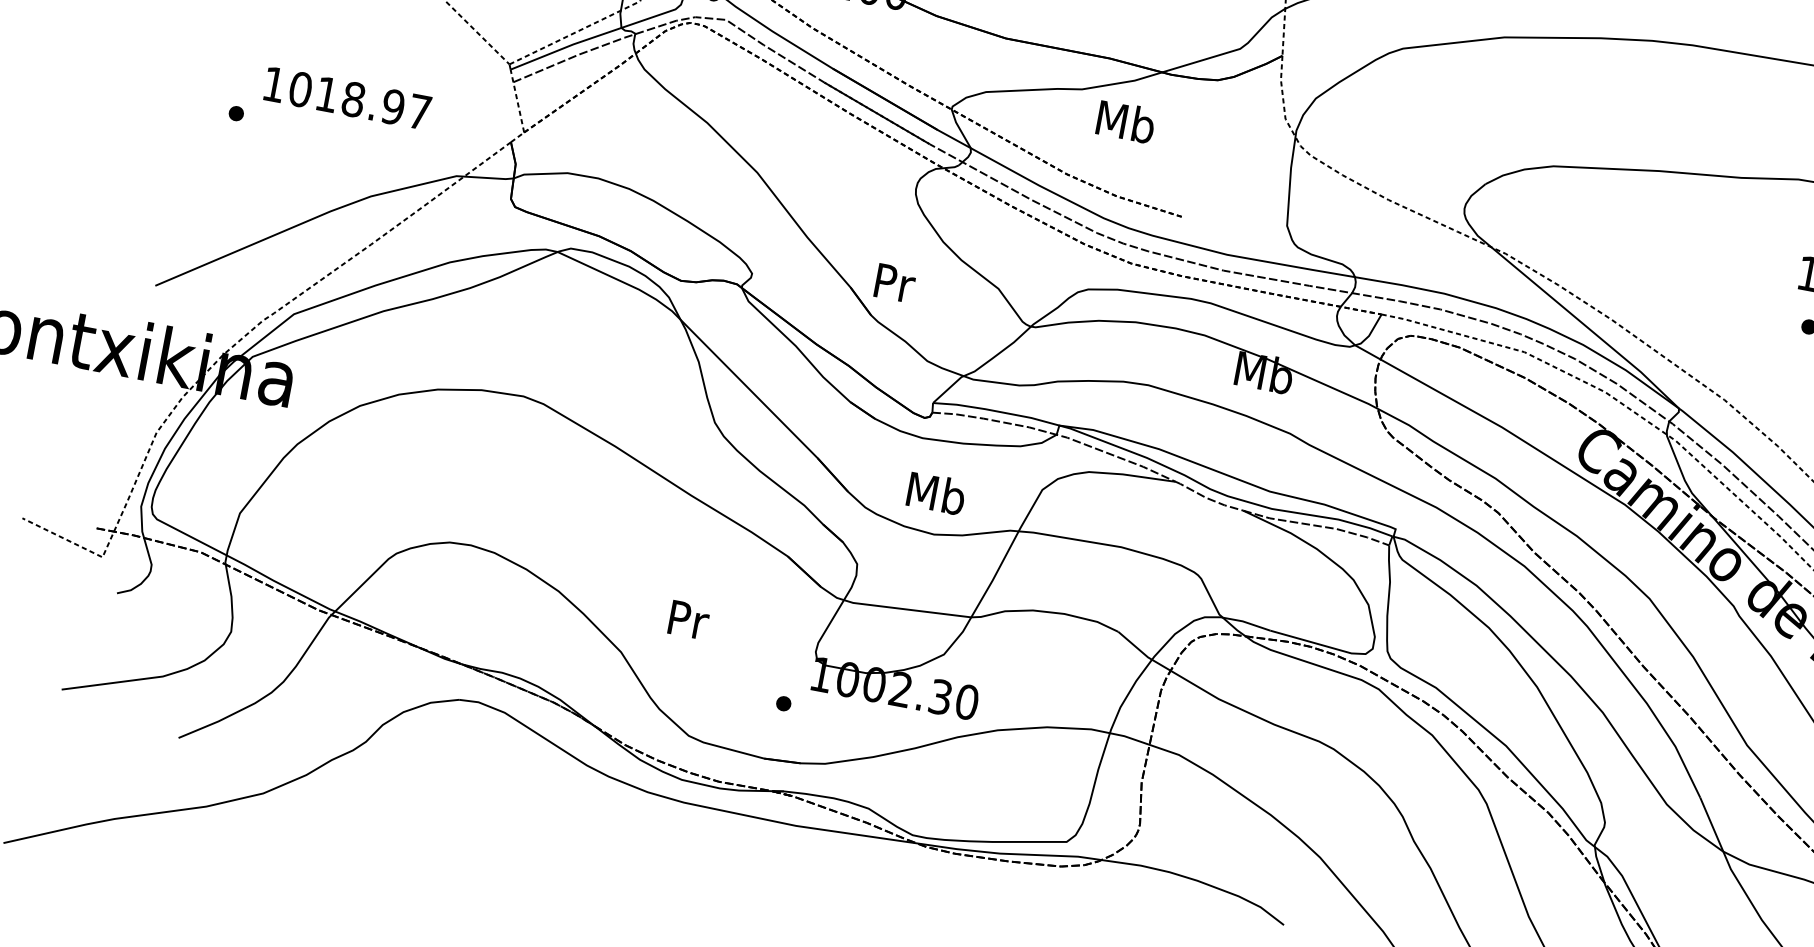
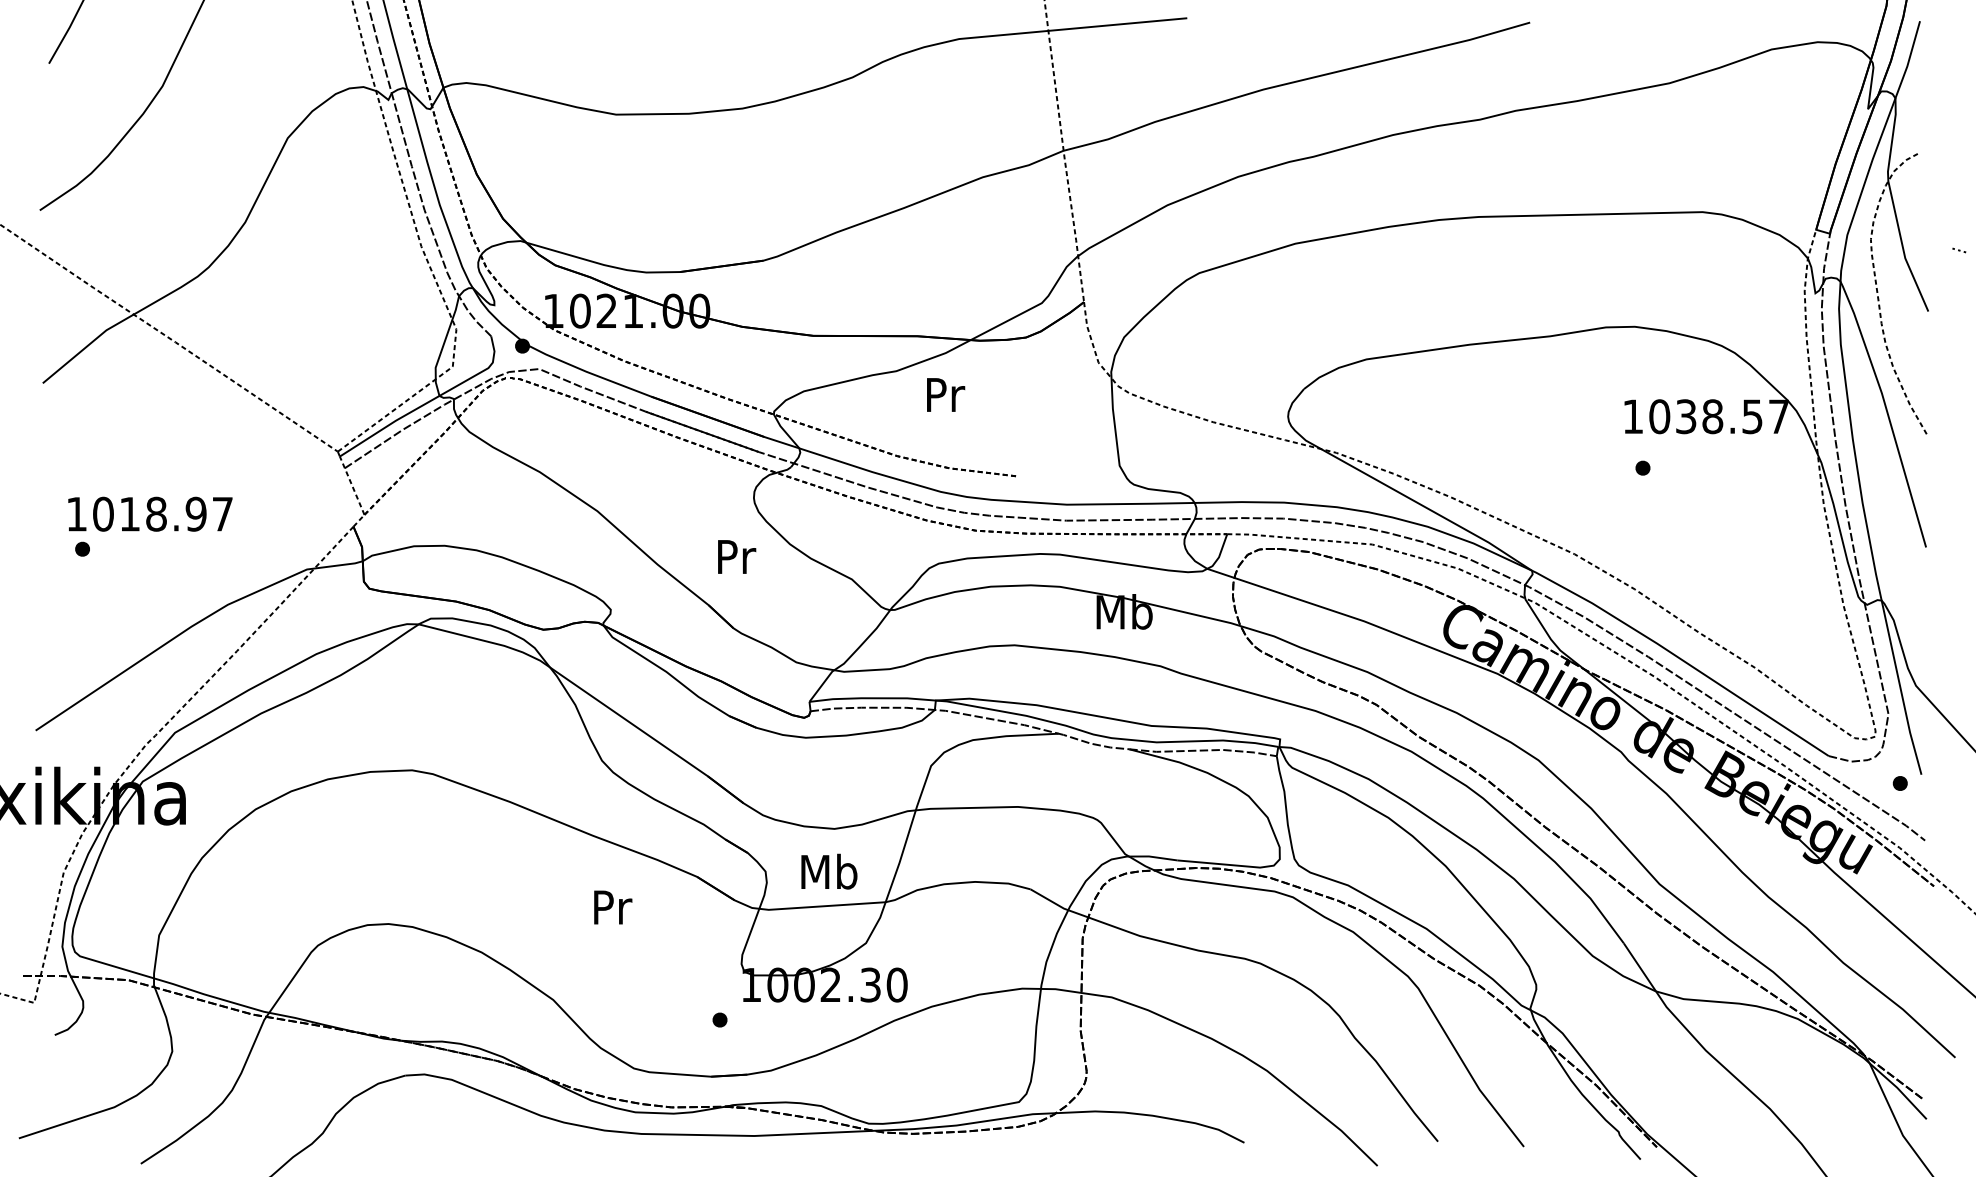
text: (347, 97) -> (150, 513), moved
text: (1125, 121) -> (944, 394), Mb -> Pr
text: (895, 282) -> (737, 556), moved
text: (936, 493) -> (829, 871), moved
text: (689, 620) -> (613, 907), moved

